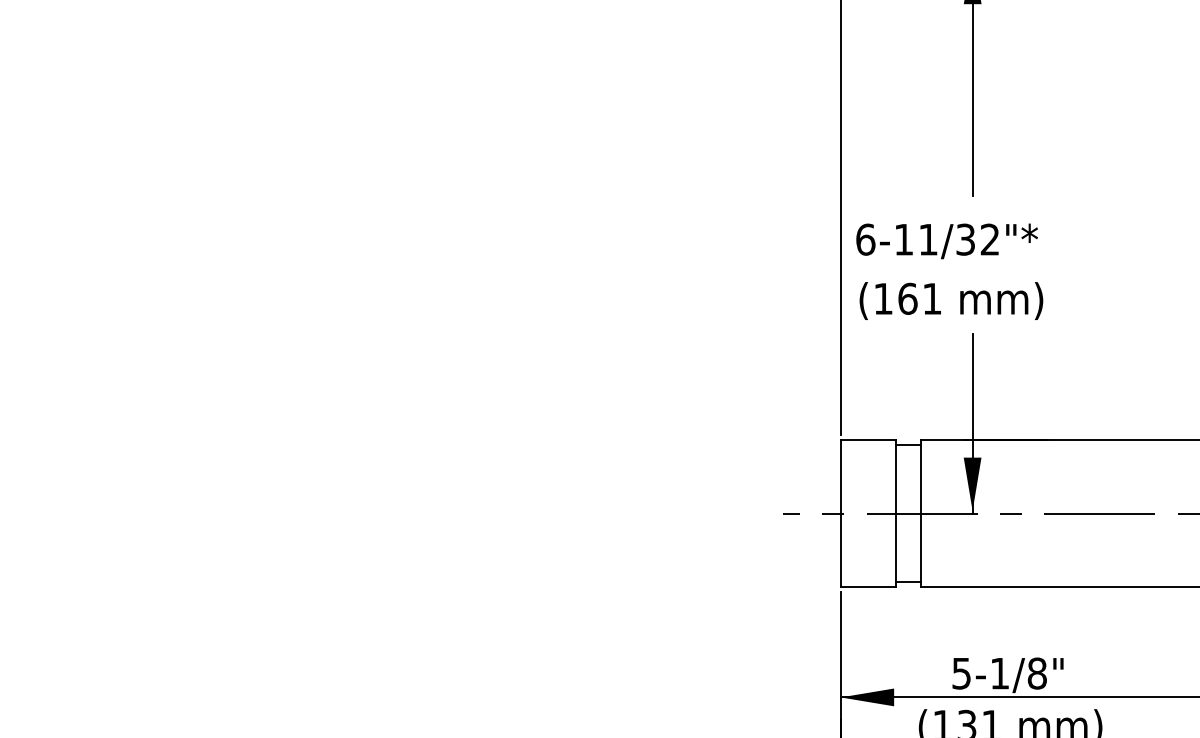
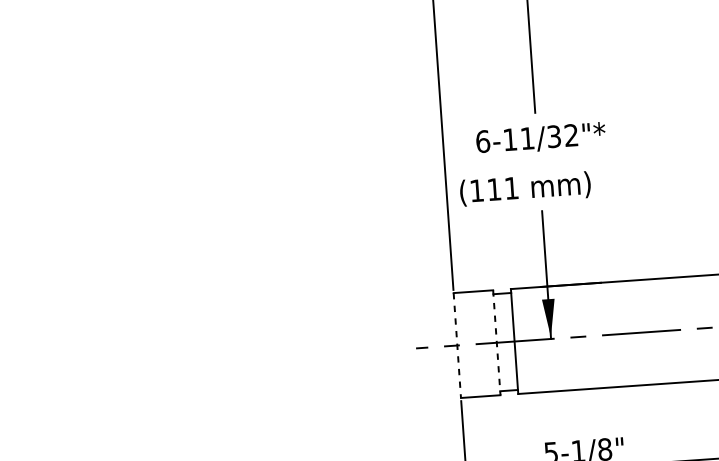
text: (946, 241) -> (540, 138), moved
text: (907, 298) -> (494, 189), (161 -> (111
line: (840, 513) -> (457, 345), solid -> dashed
line: (896, 513) -> (496, 342), solid -> dashed

